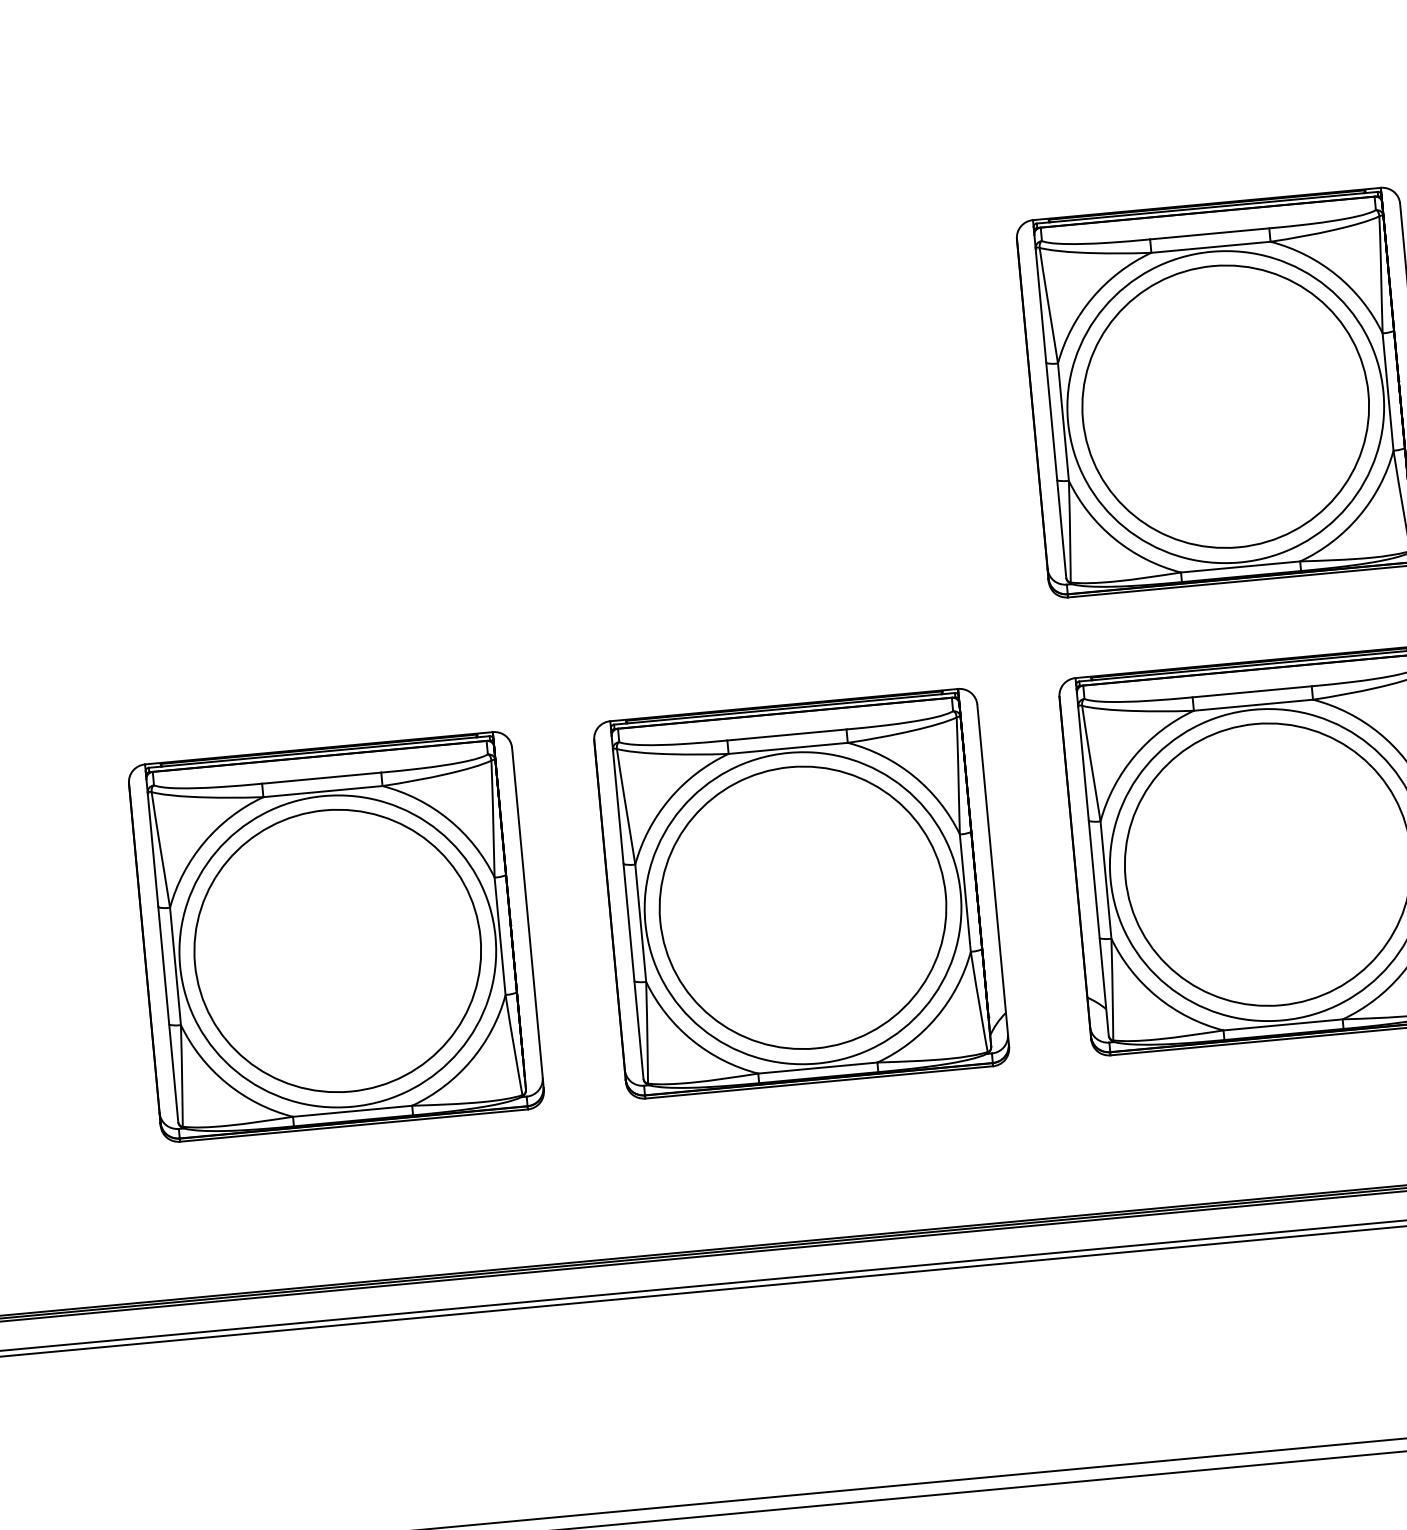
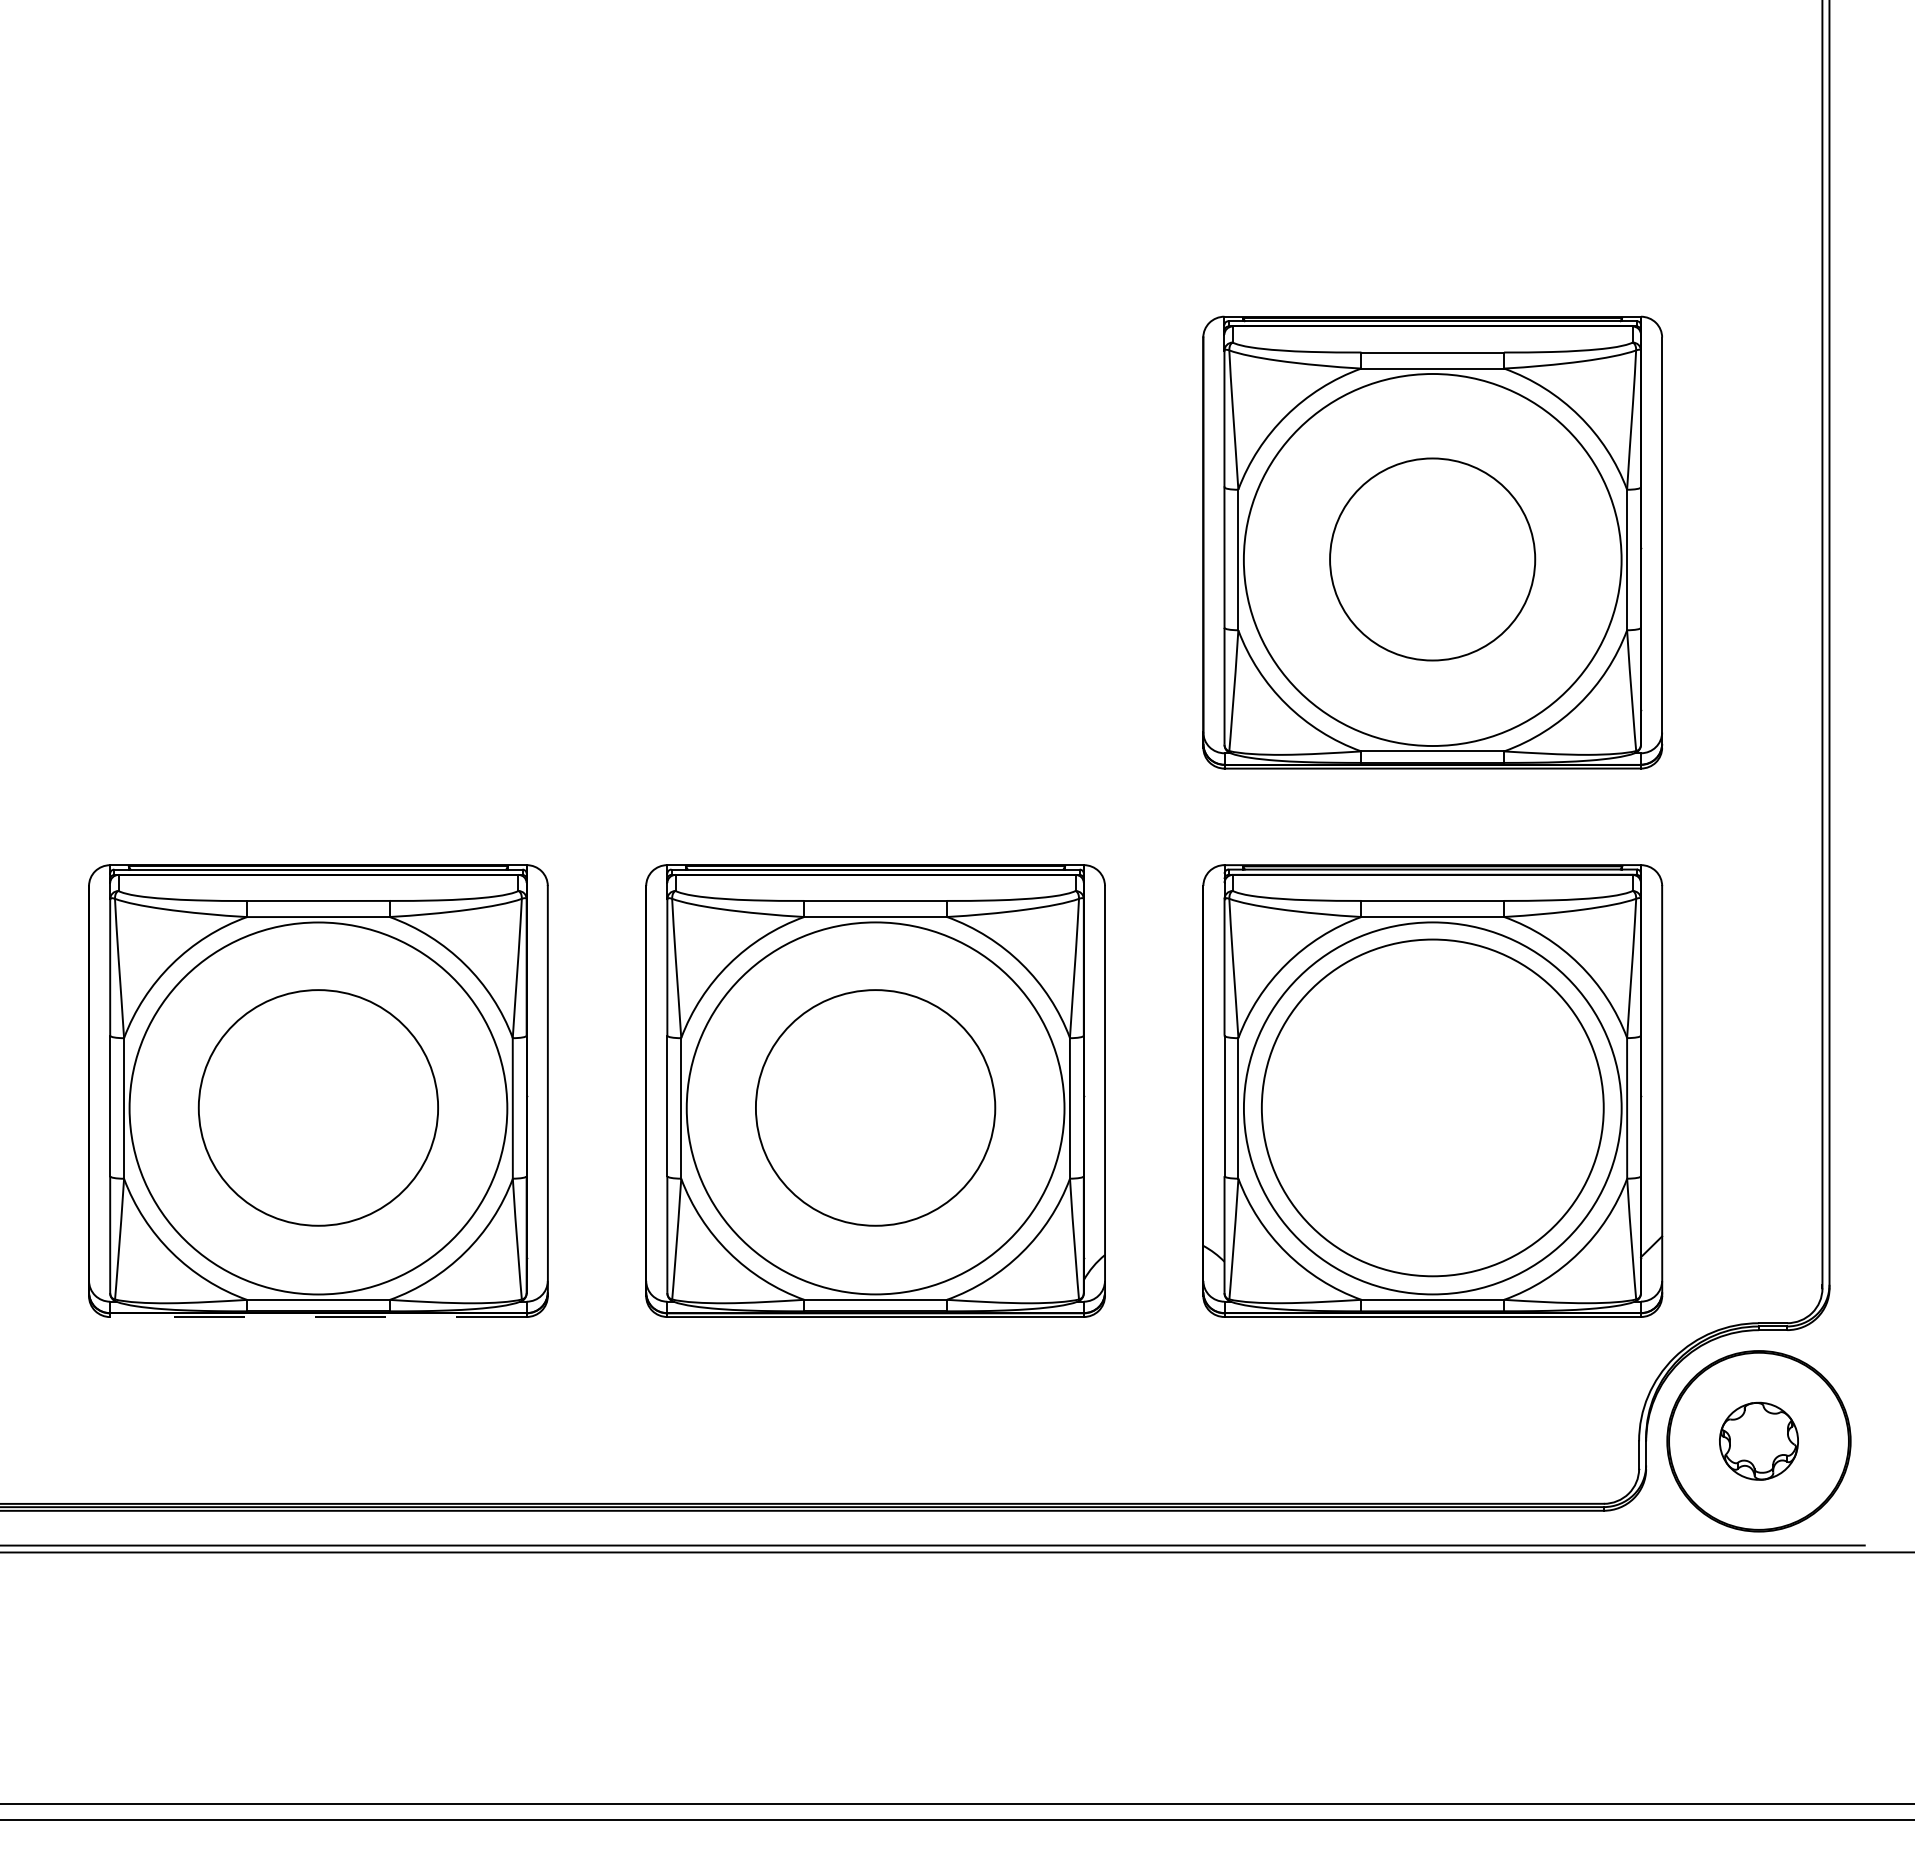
part: (1225, 406) -> (1432, 559), size x0.6
part: (802, 907) -> (875, 1107), size x0.7
part: (337, 950) -> (318, 1107), size x0.7
line: (353, 1126) -> (317, 1317), solid -> dashed

